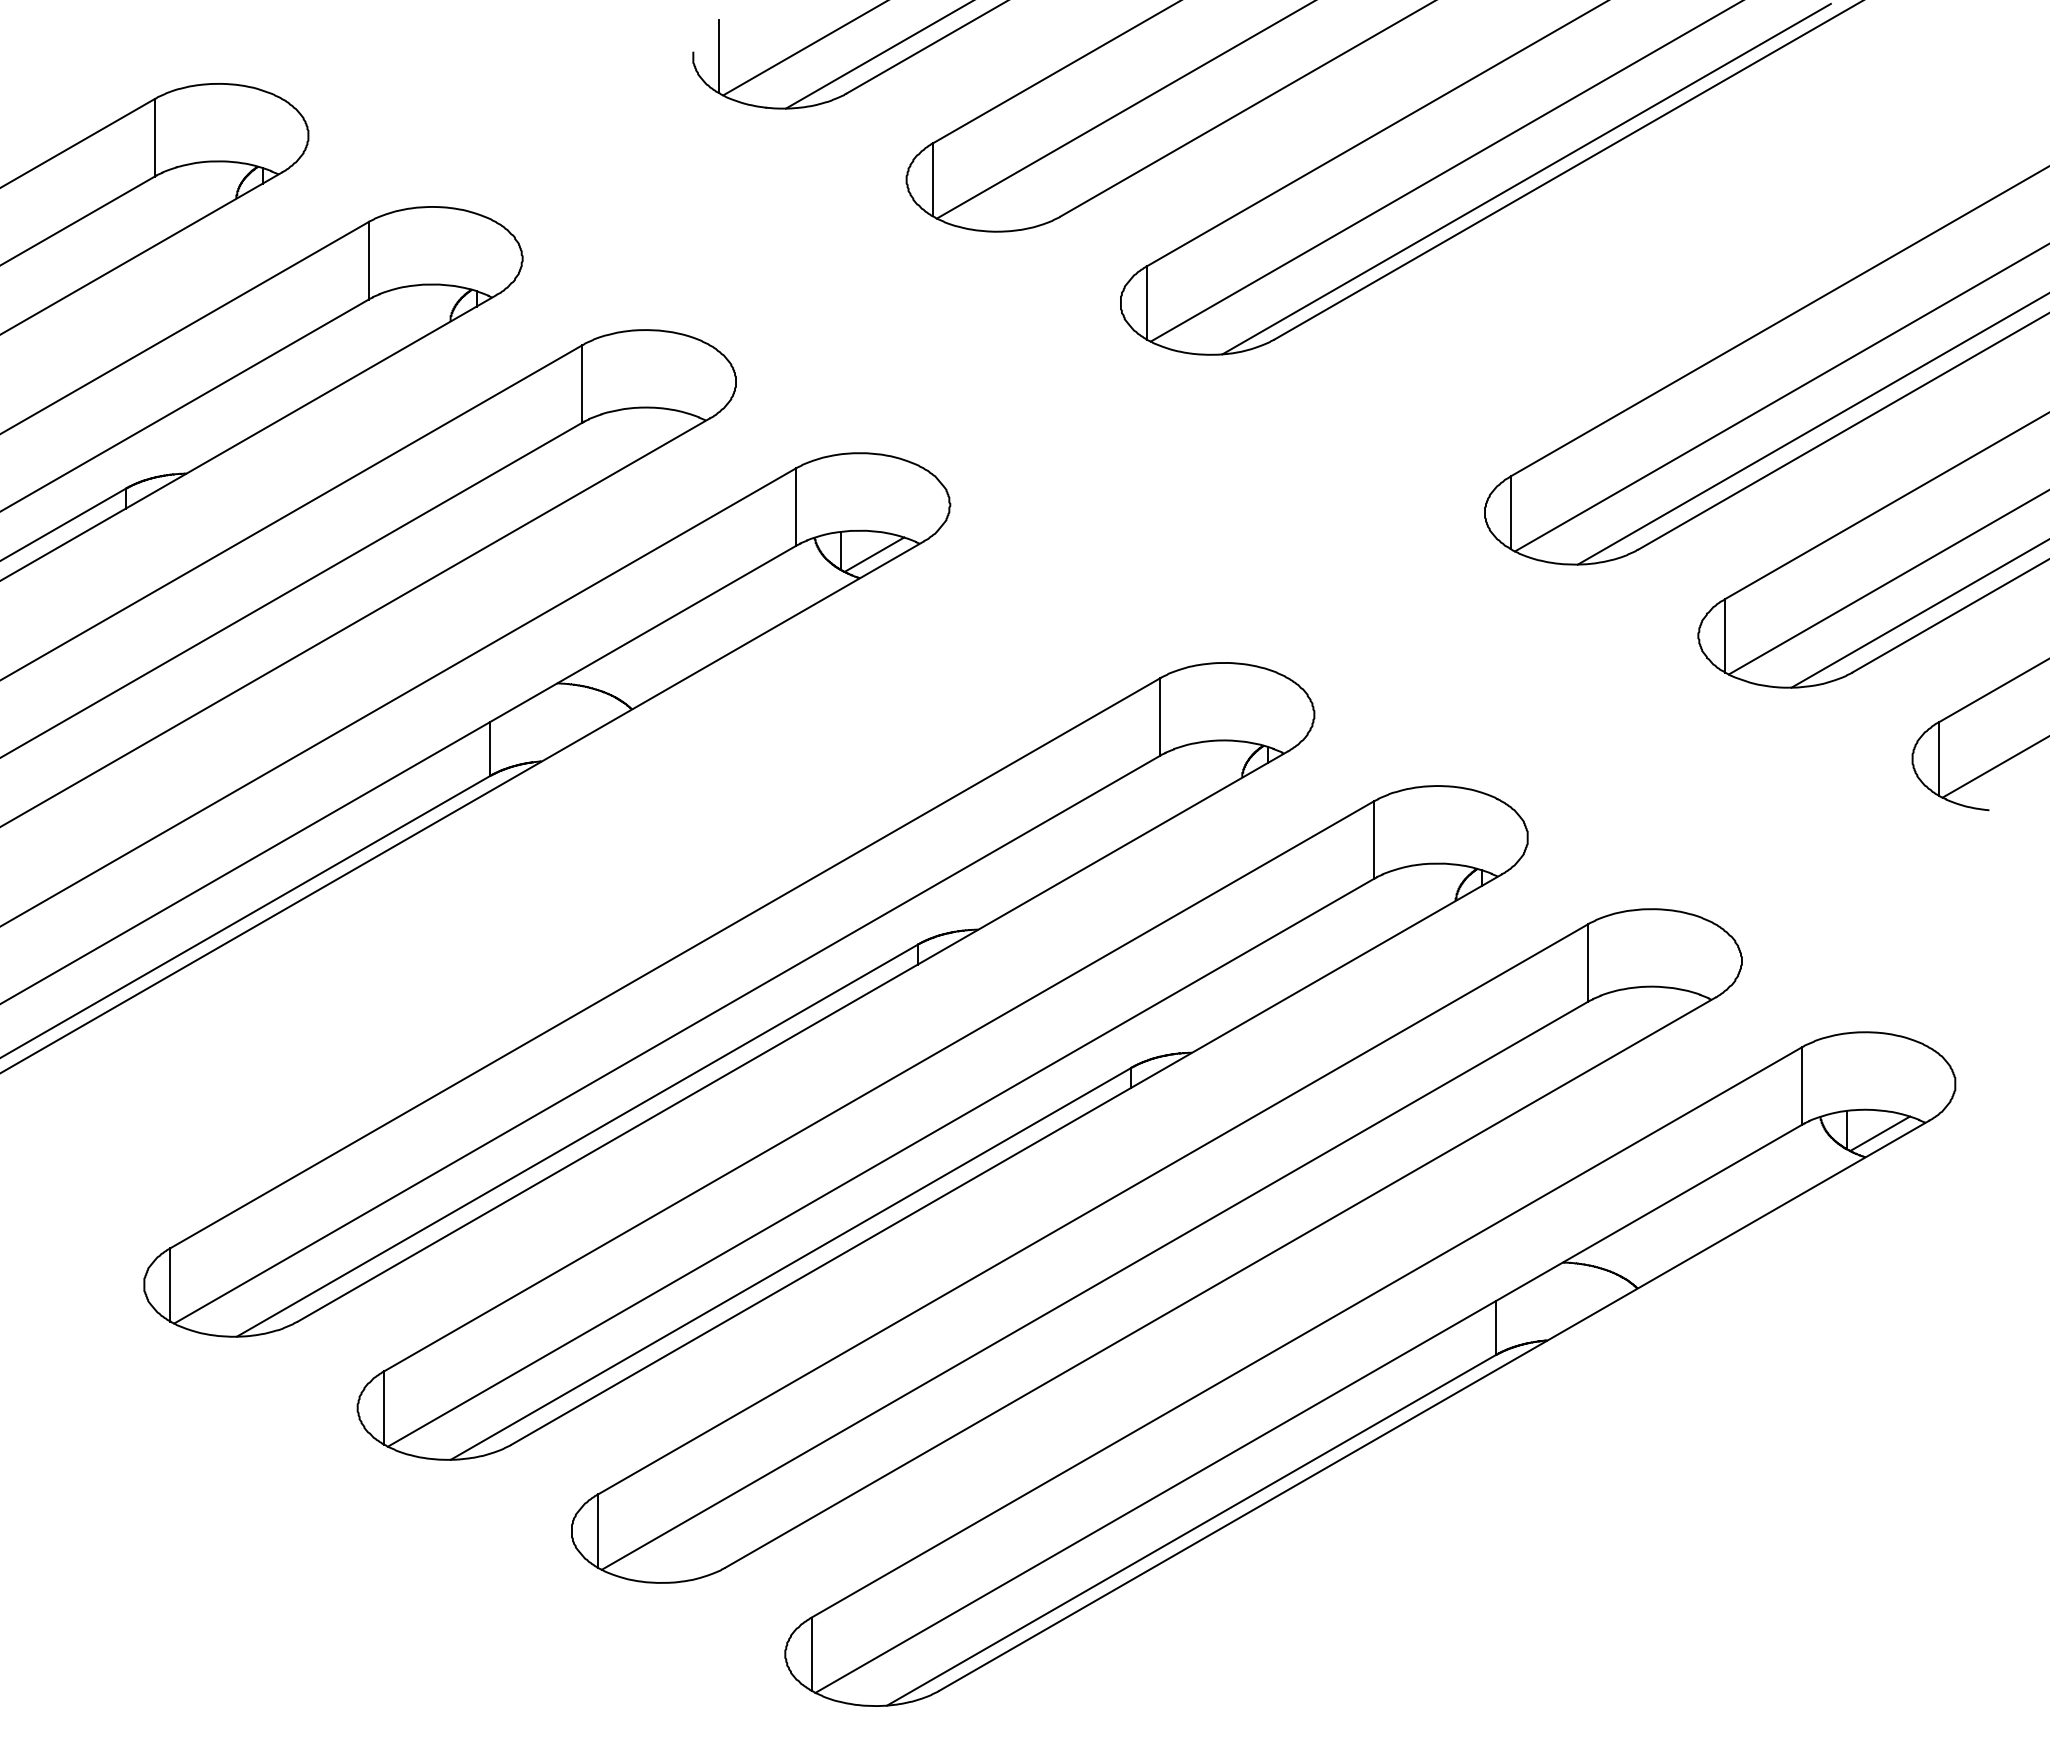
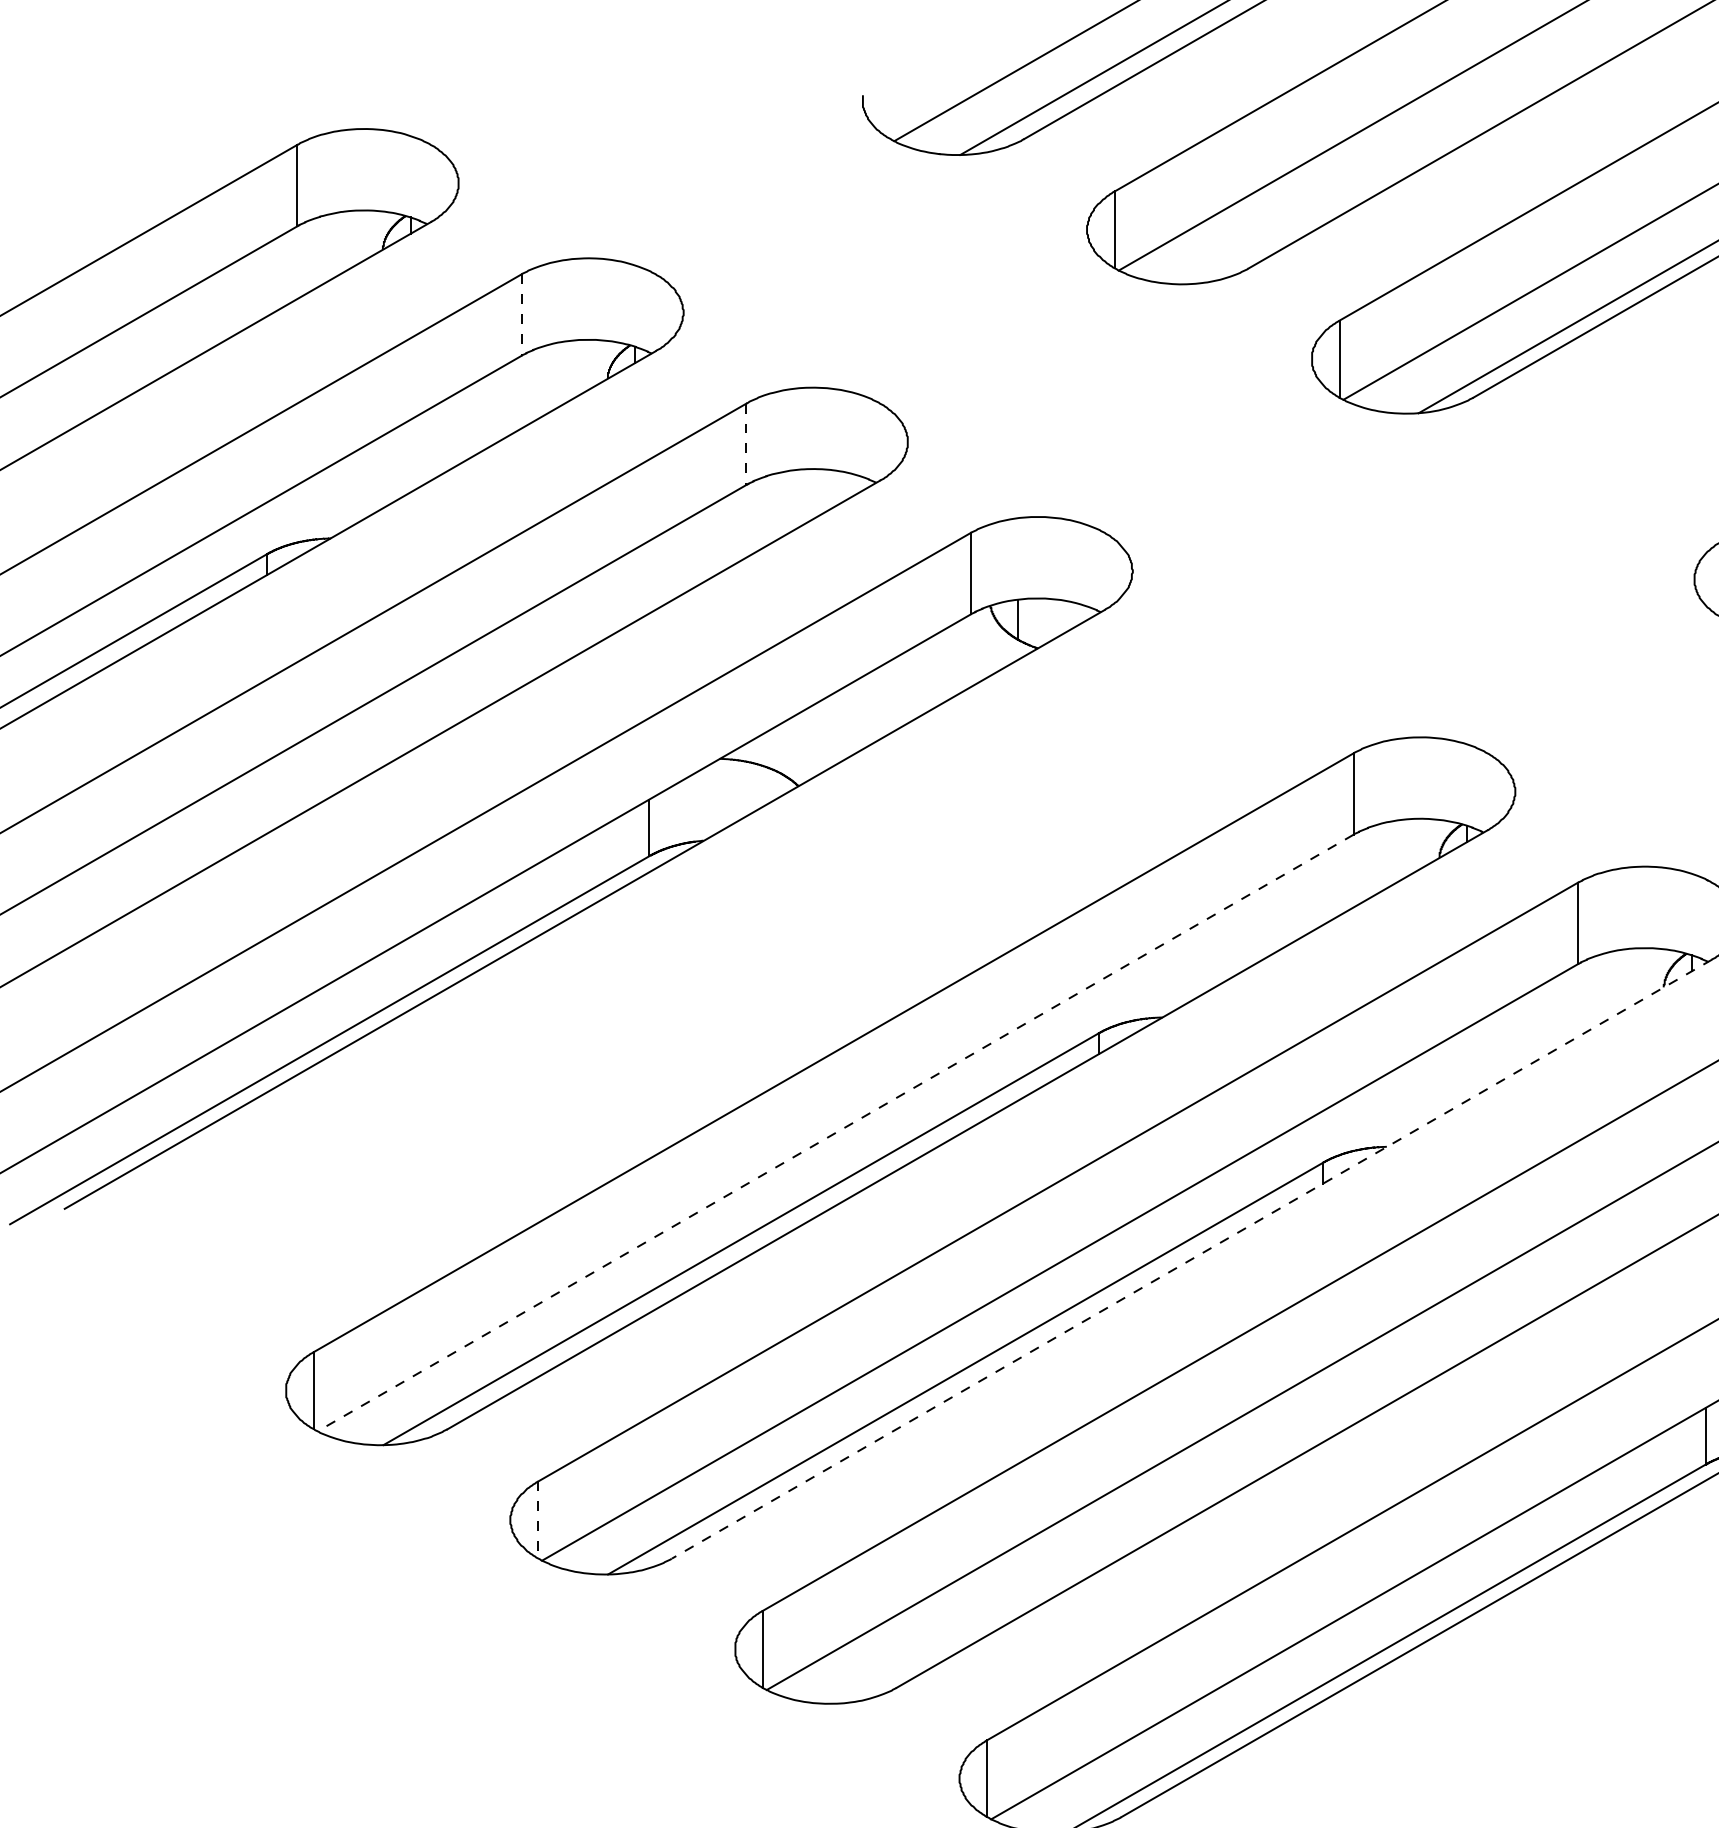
line: (719, 56) -> (890, 100), removed
line: (368, 260) -> (521, 314), solid -> dashed
line: (582, 383) -> (746, 443), solid -> dashed
line: (874, 554) -> (1053, 623), removed
line: (666, 1039) -> (834, 1132), solid -> dashed
line: (1006, 1159) -> (1191, 1258), solid -> dashed
line: (384, 1408) -> (538, 1520), solid -> dashed

